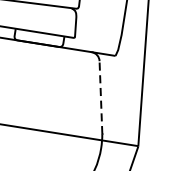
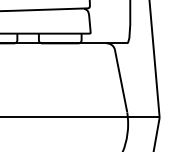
line: (101, 98) -> (121, 81), dashed -> solid

